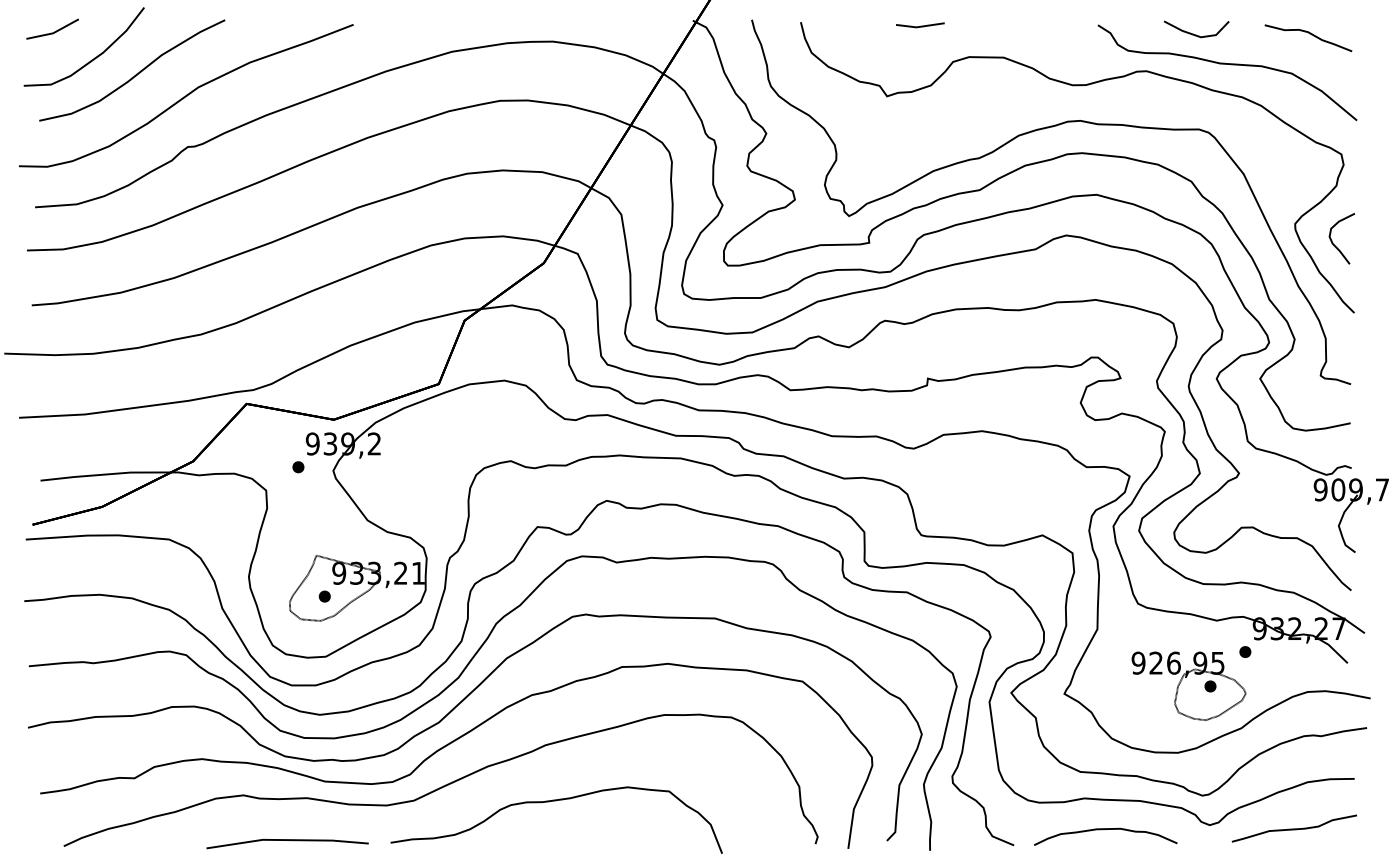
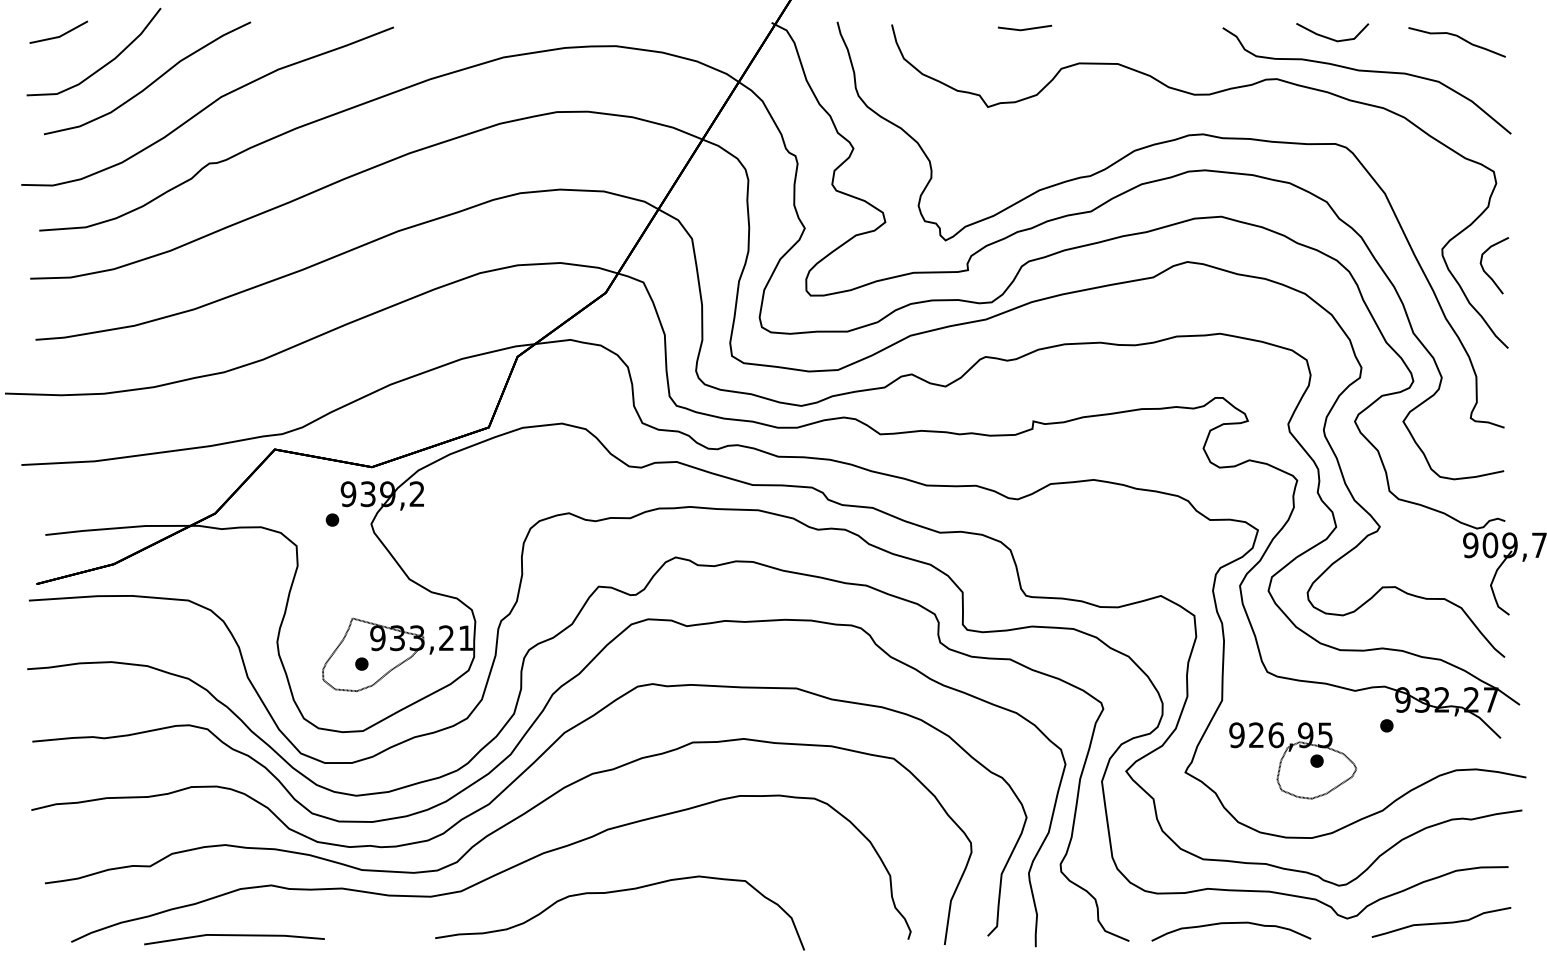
part: (1188, 685) -> (1292, 760), moved
line: (287, 841) -> (234, 936), moved

